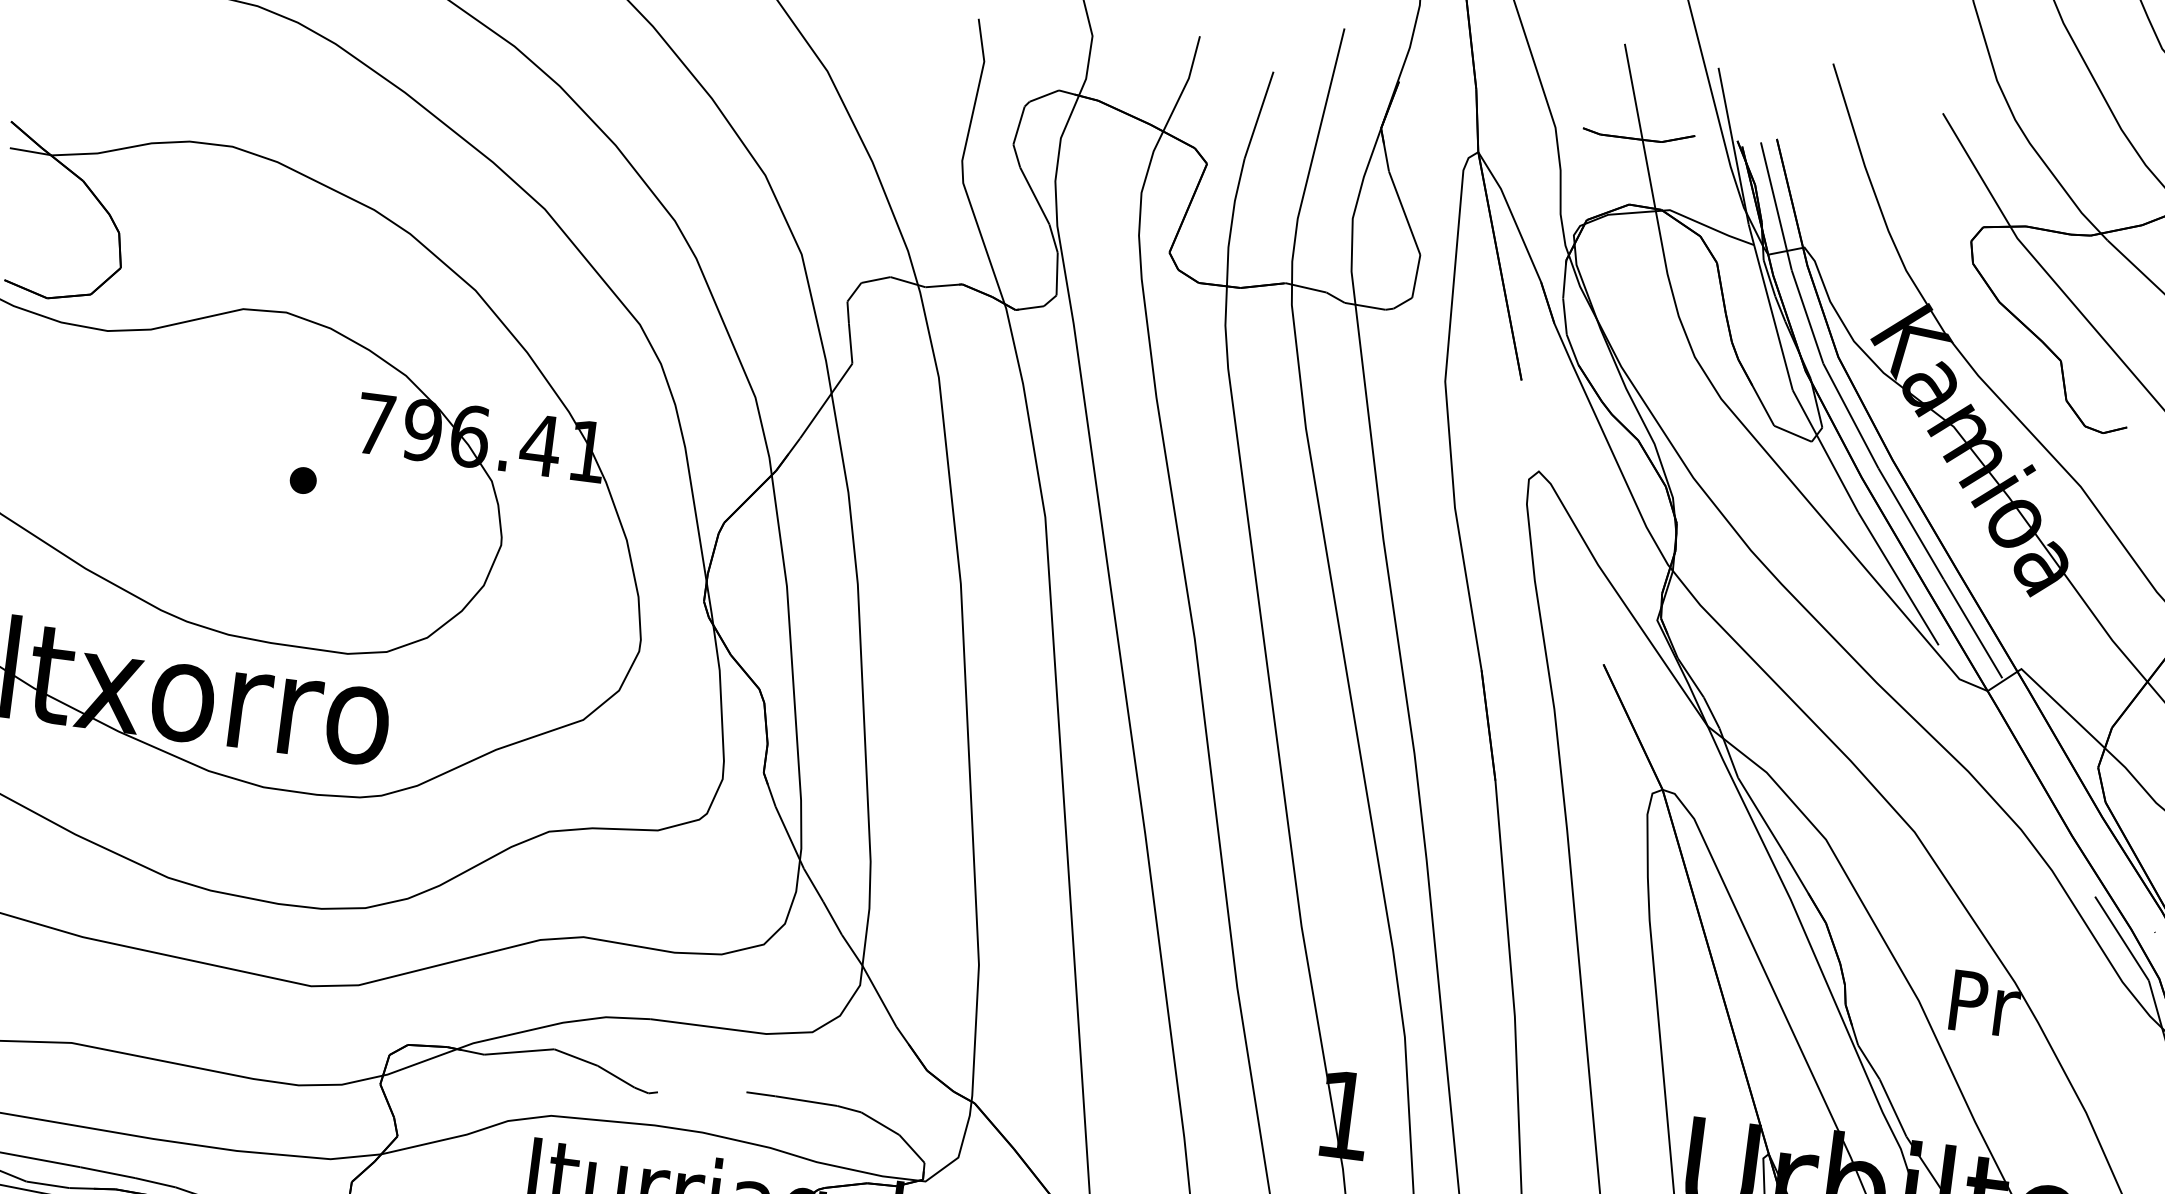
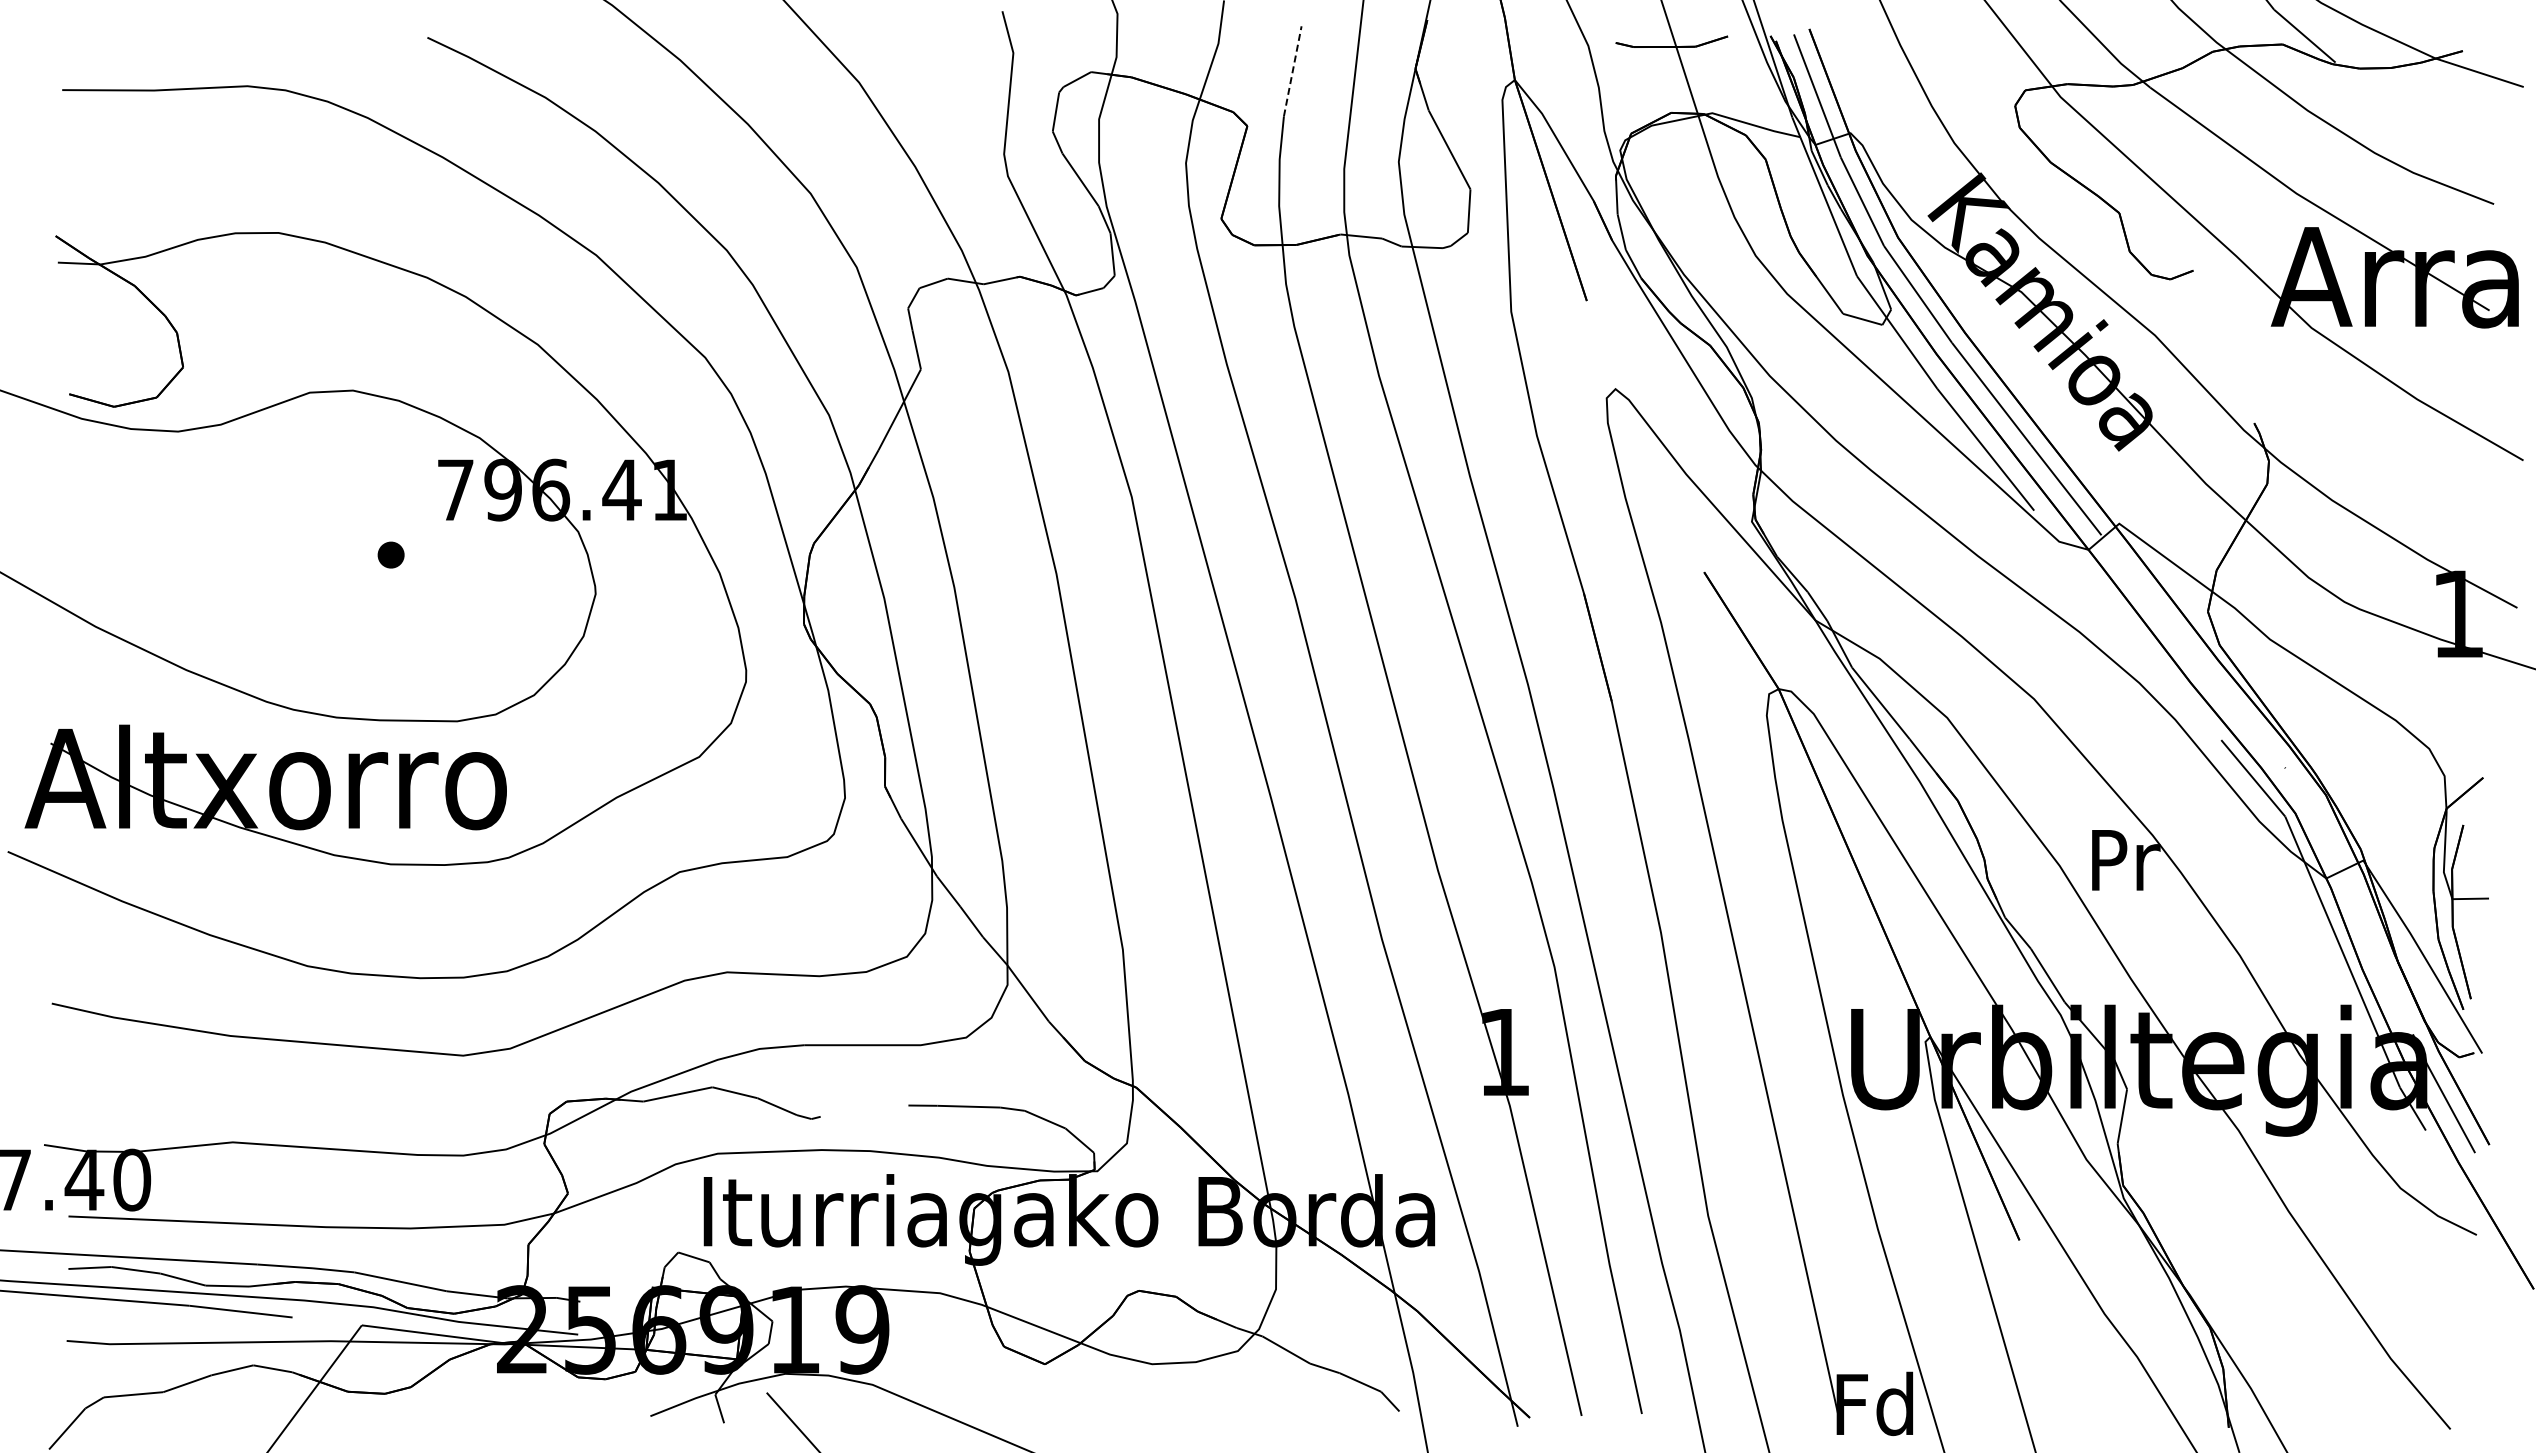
line: (1258, 115) -> (1292, 71), solid -> dashed

